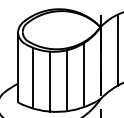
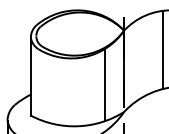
line: (117, 50) -> (143, 56), removed
line: (32, 77) -> (47, 87), removed
line: (66, 80) -> (85, 90), removed
line: (49, 81) -> (66, 92), removed

